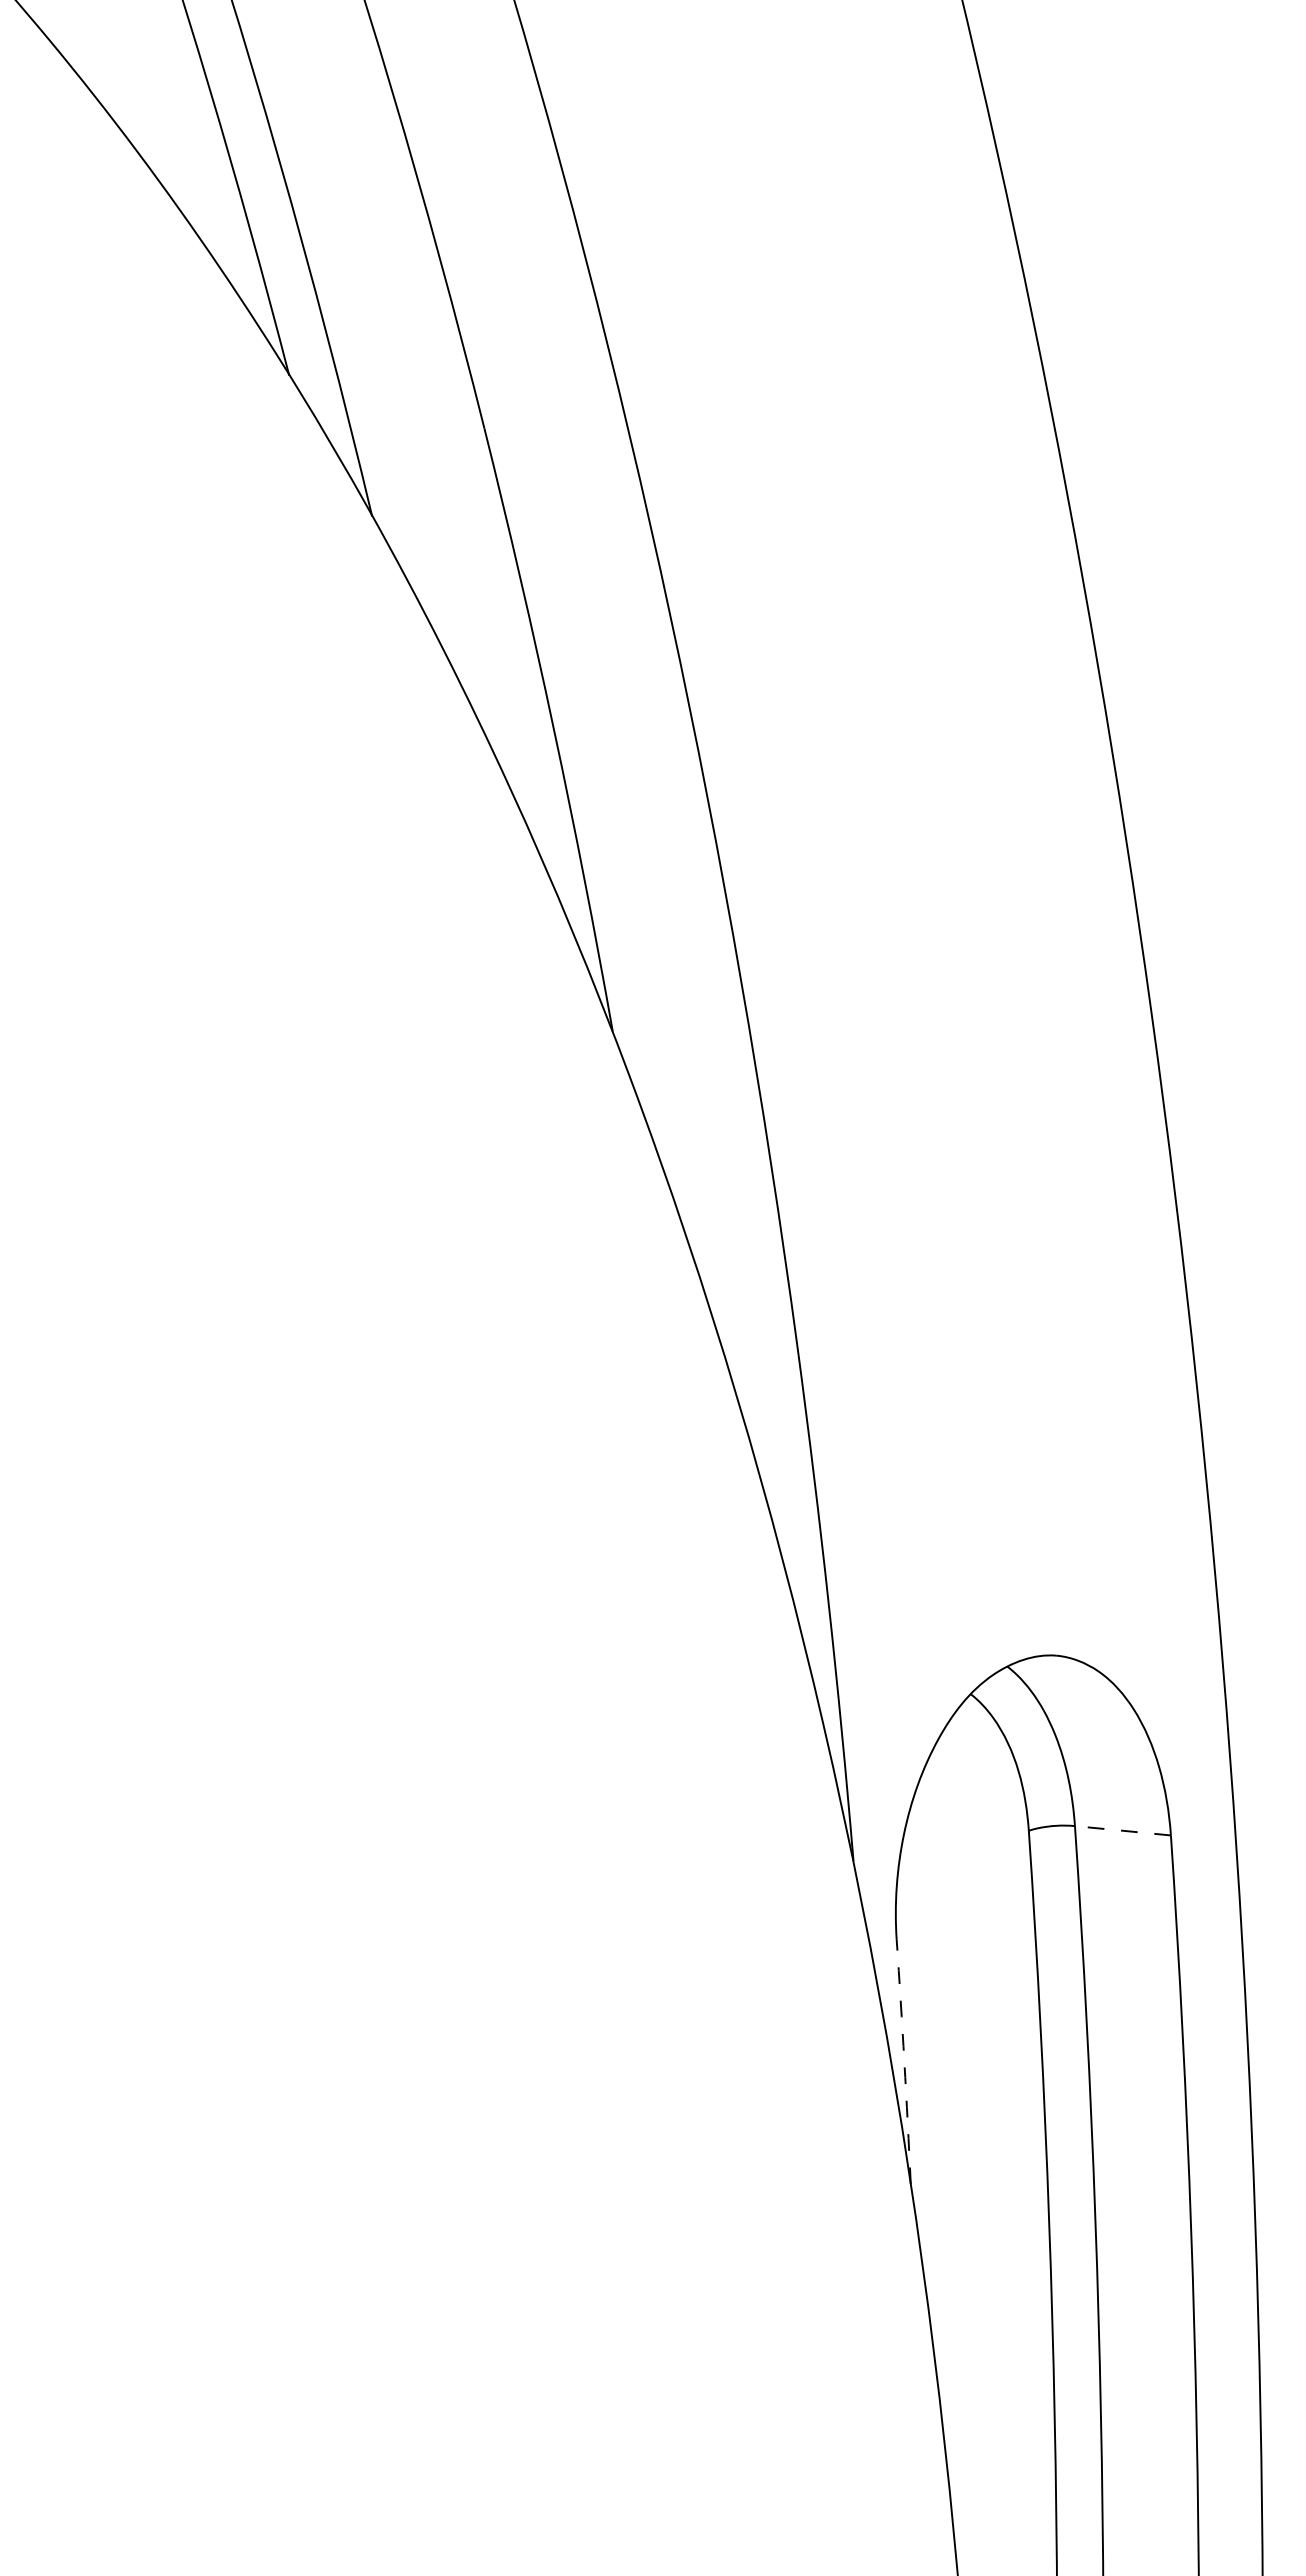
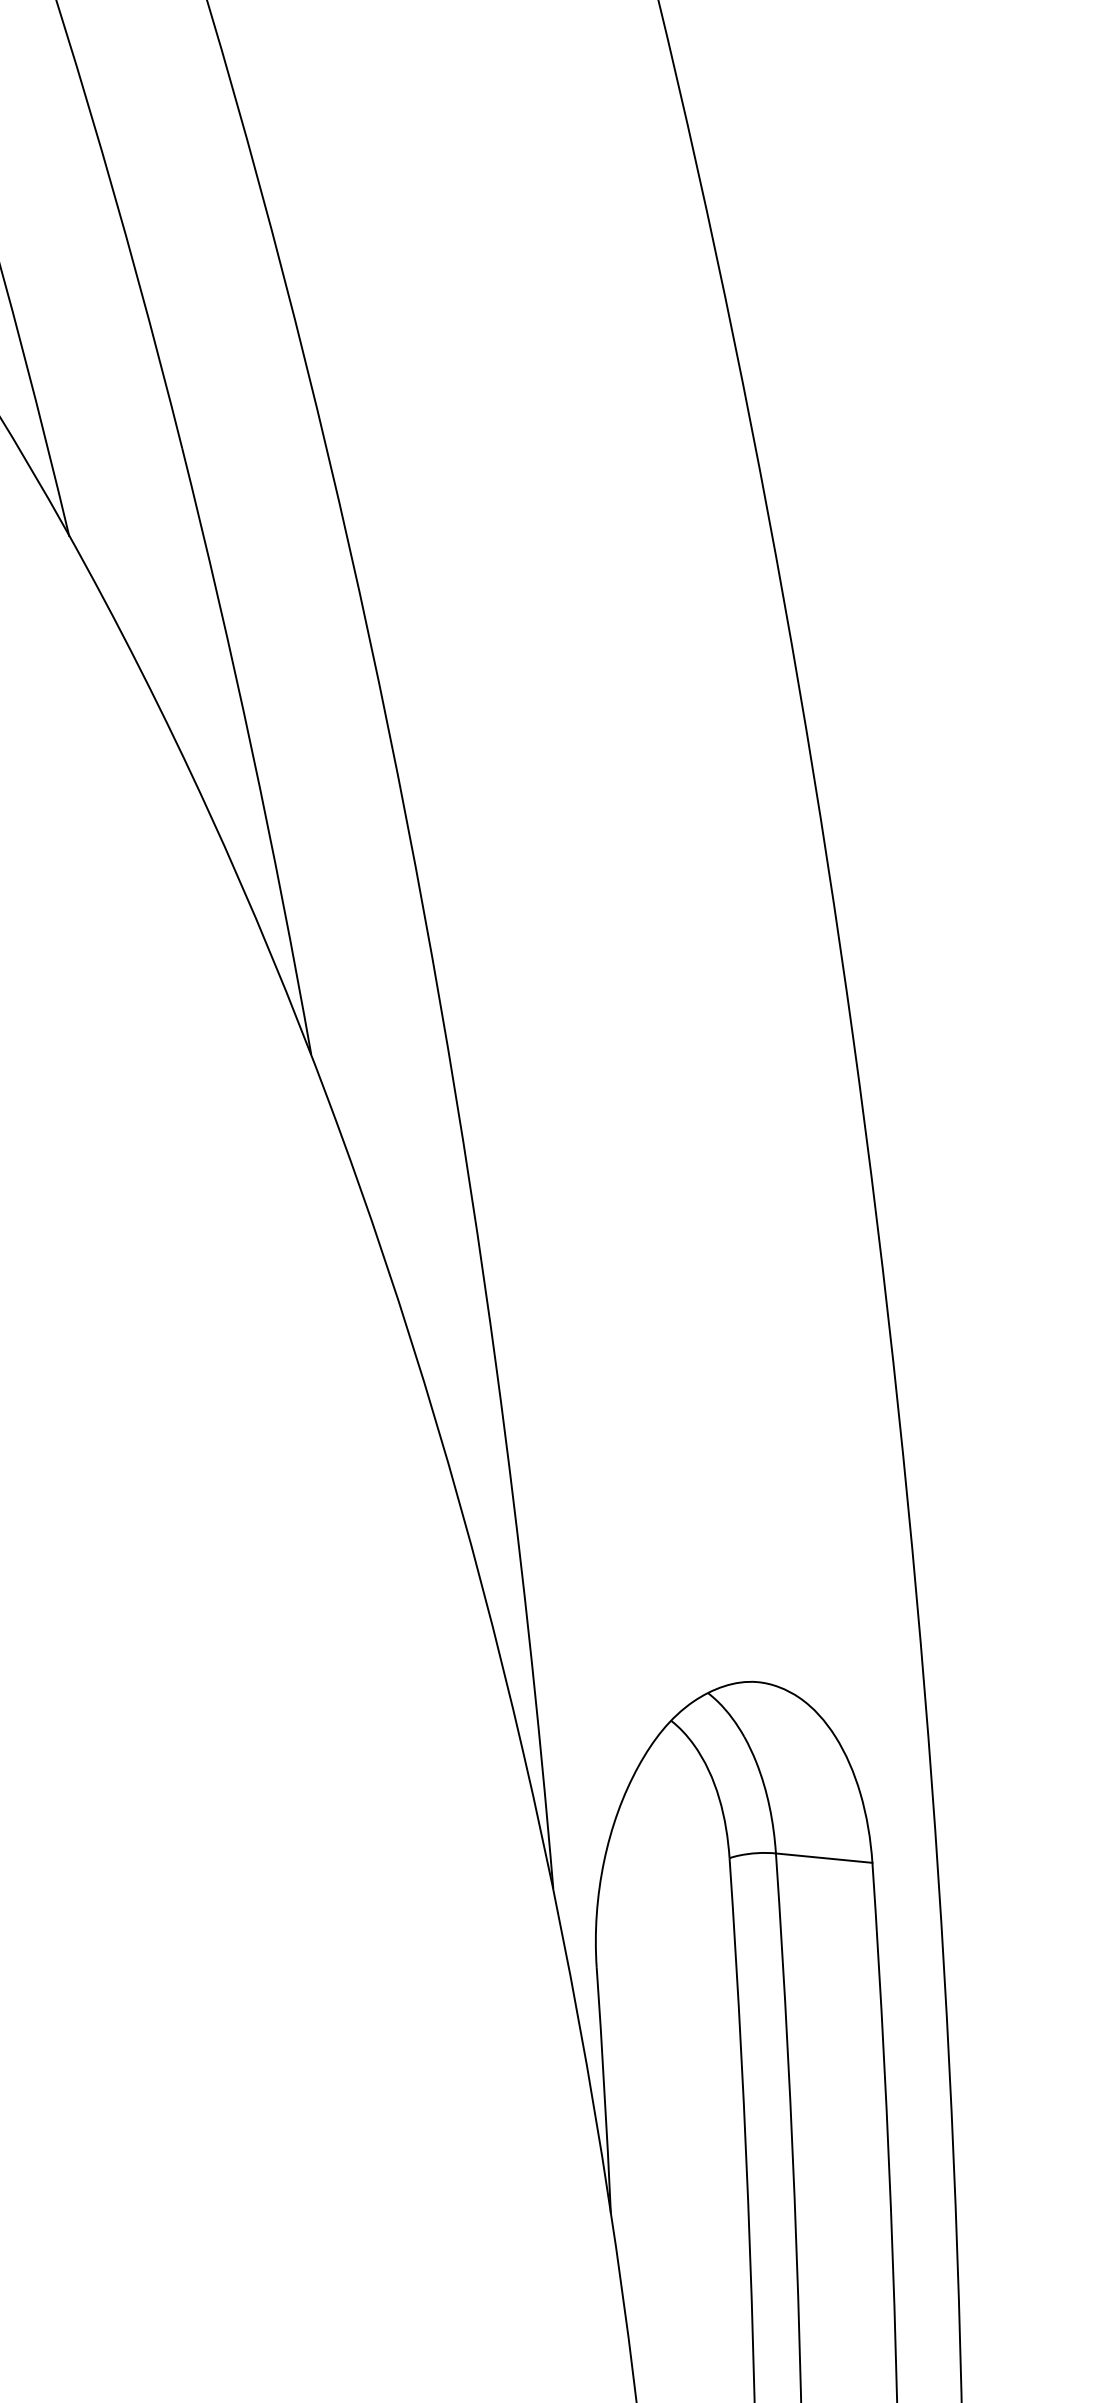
line: (1122, 1830) -> (823, 1857), dashed -> solid
arc: (904, 2062) -> (604, 2091), dashed -> solid

